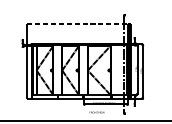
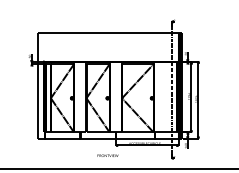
line: (78, 23) -> (108, 33), dashed -> solid
text: (96, 112) -> (107, 155), moved

